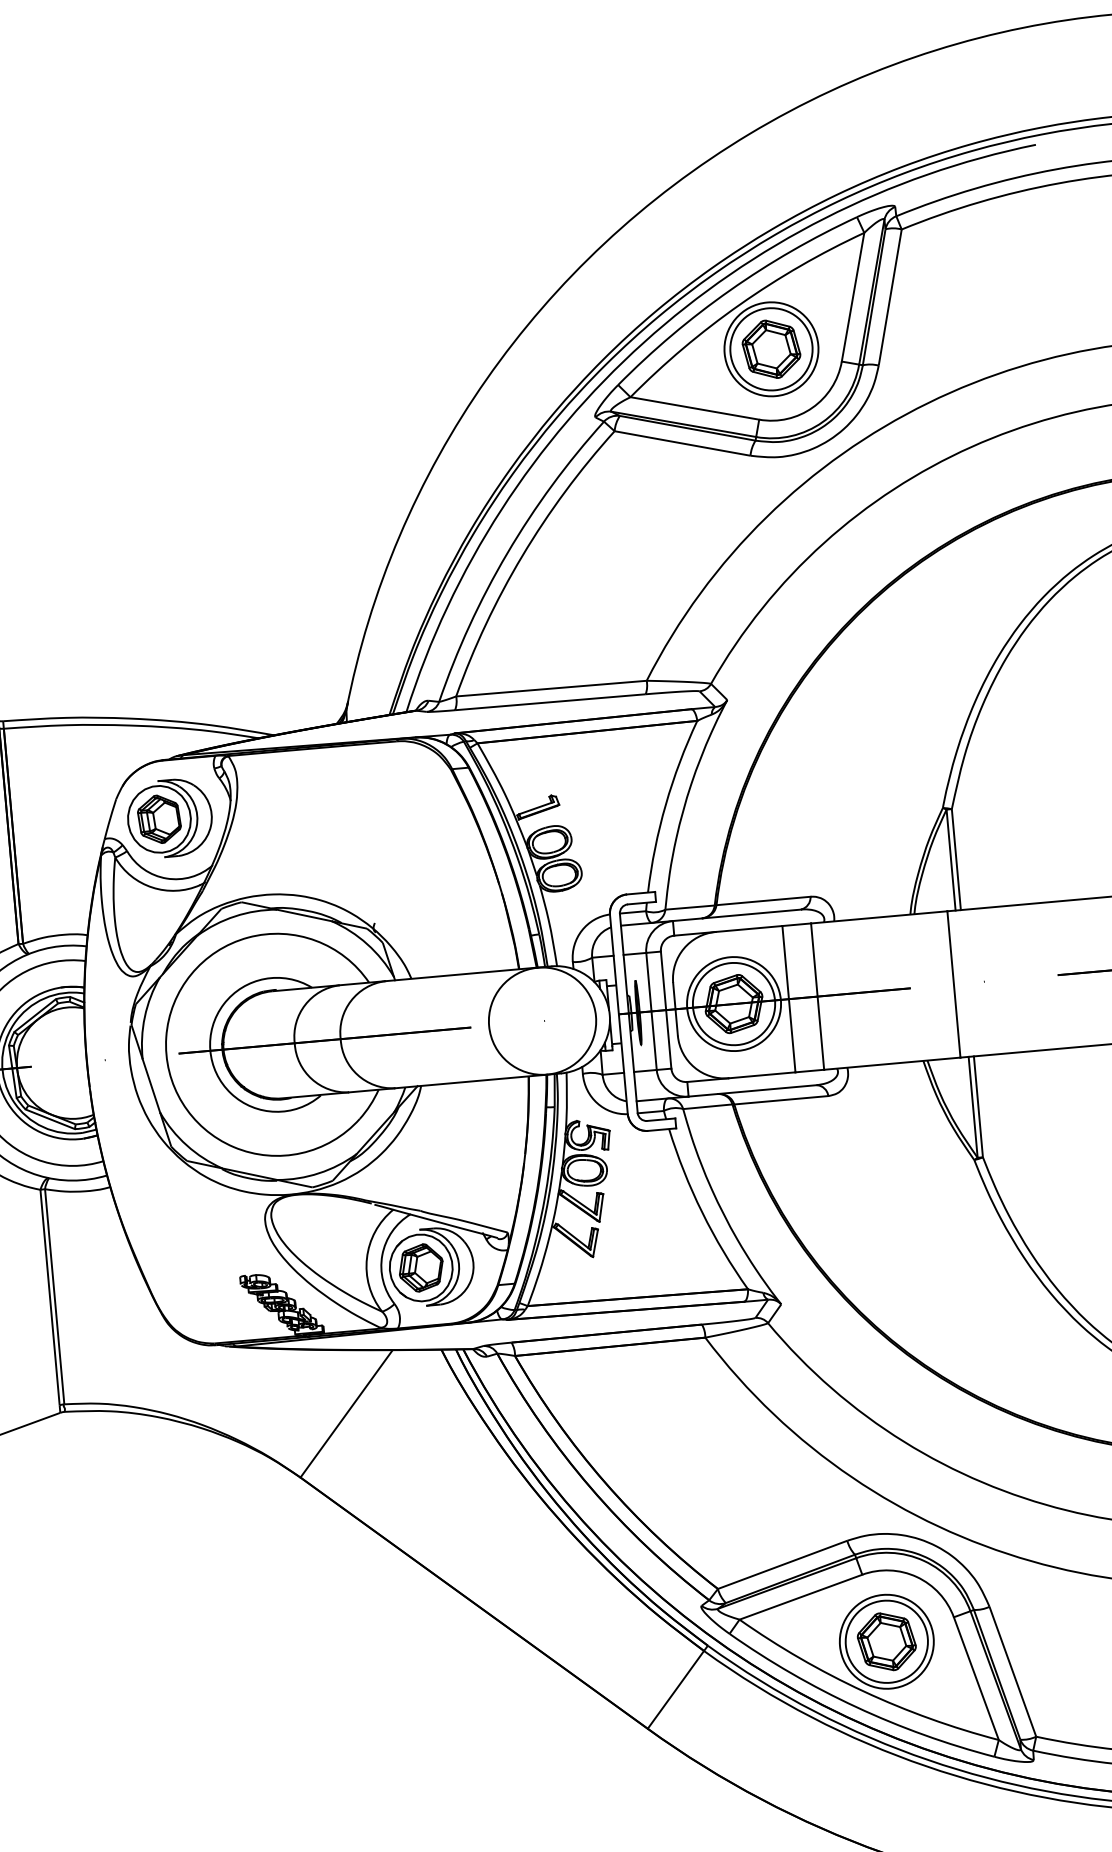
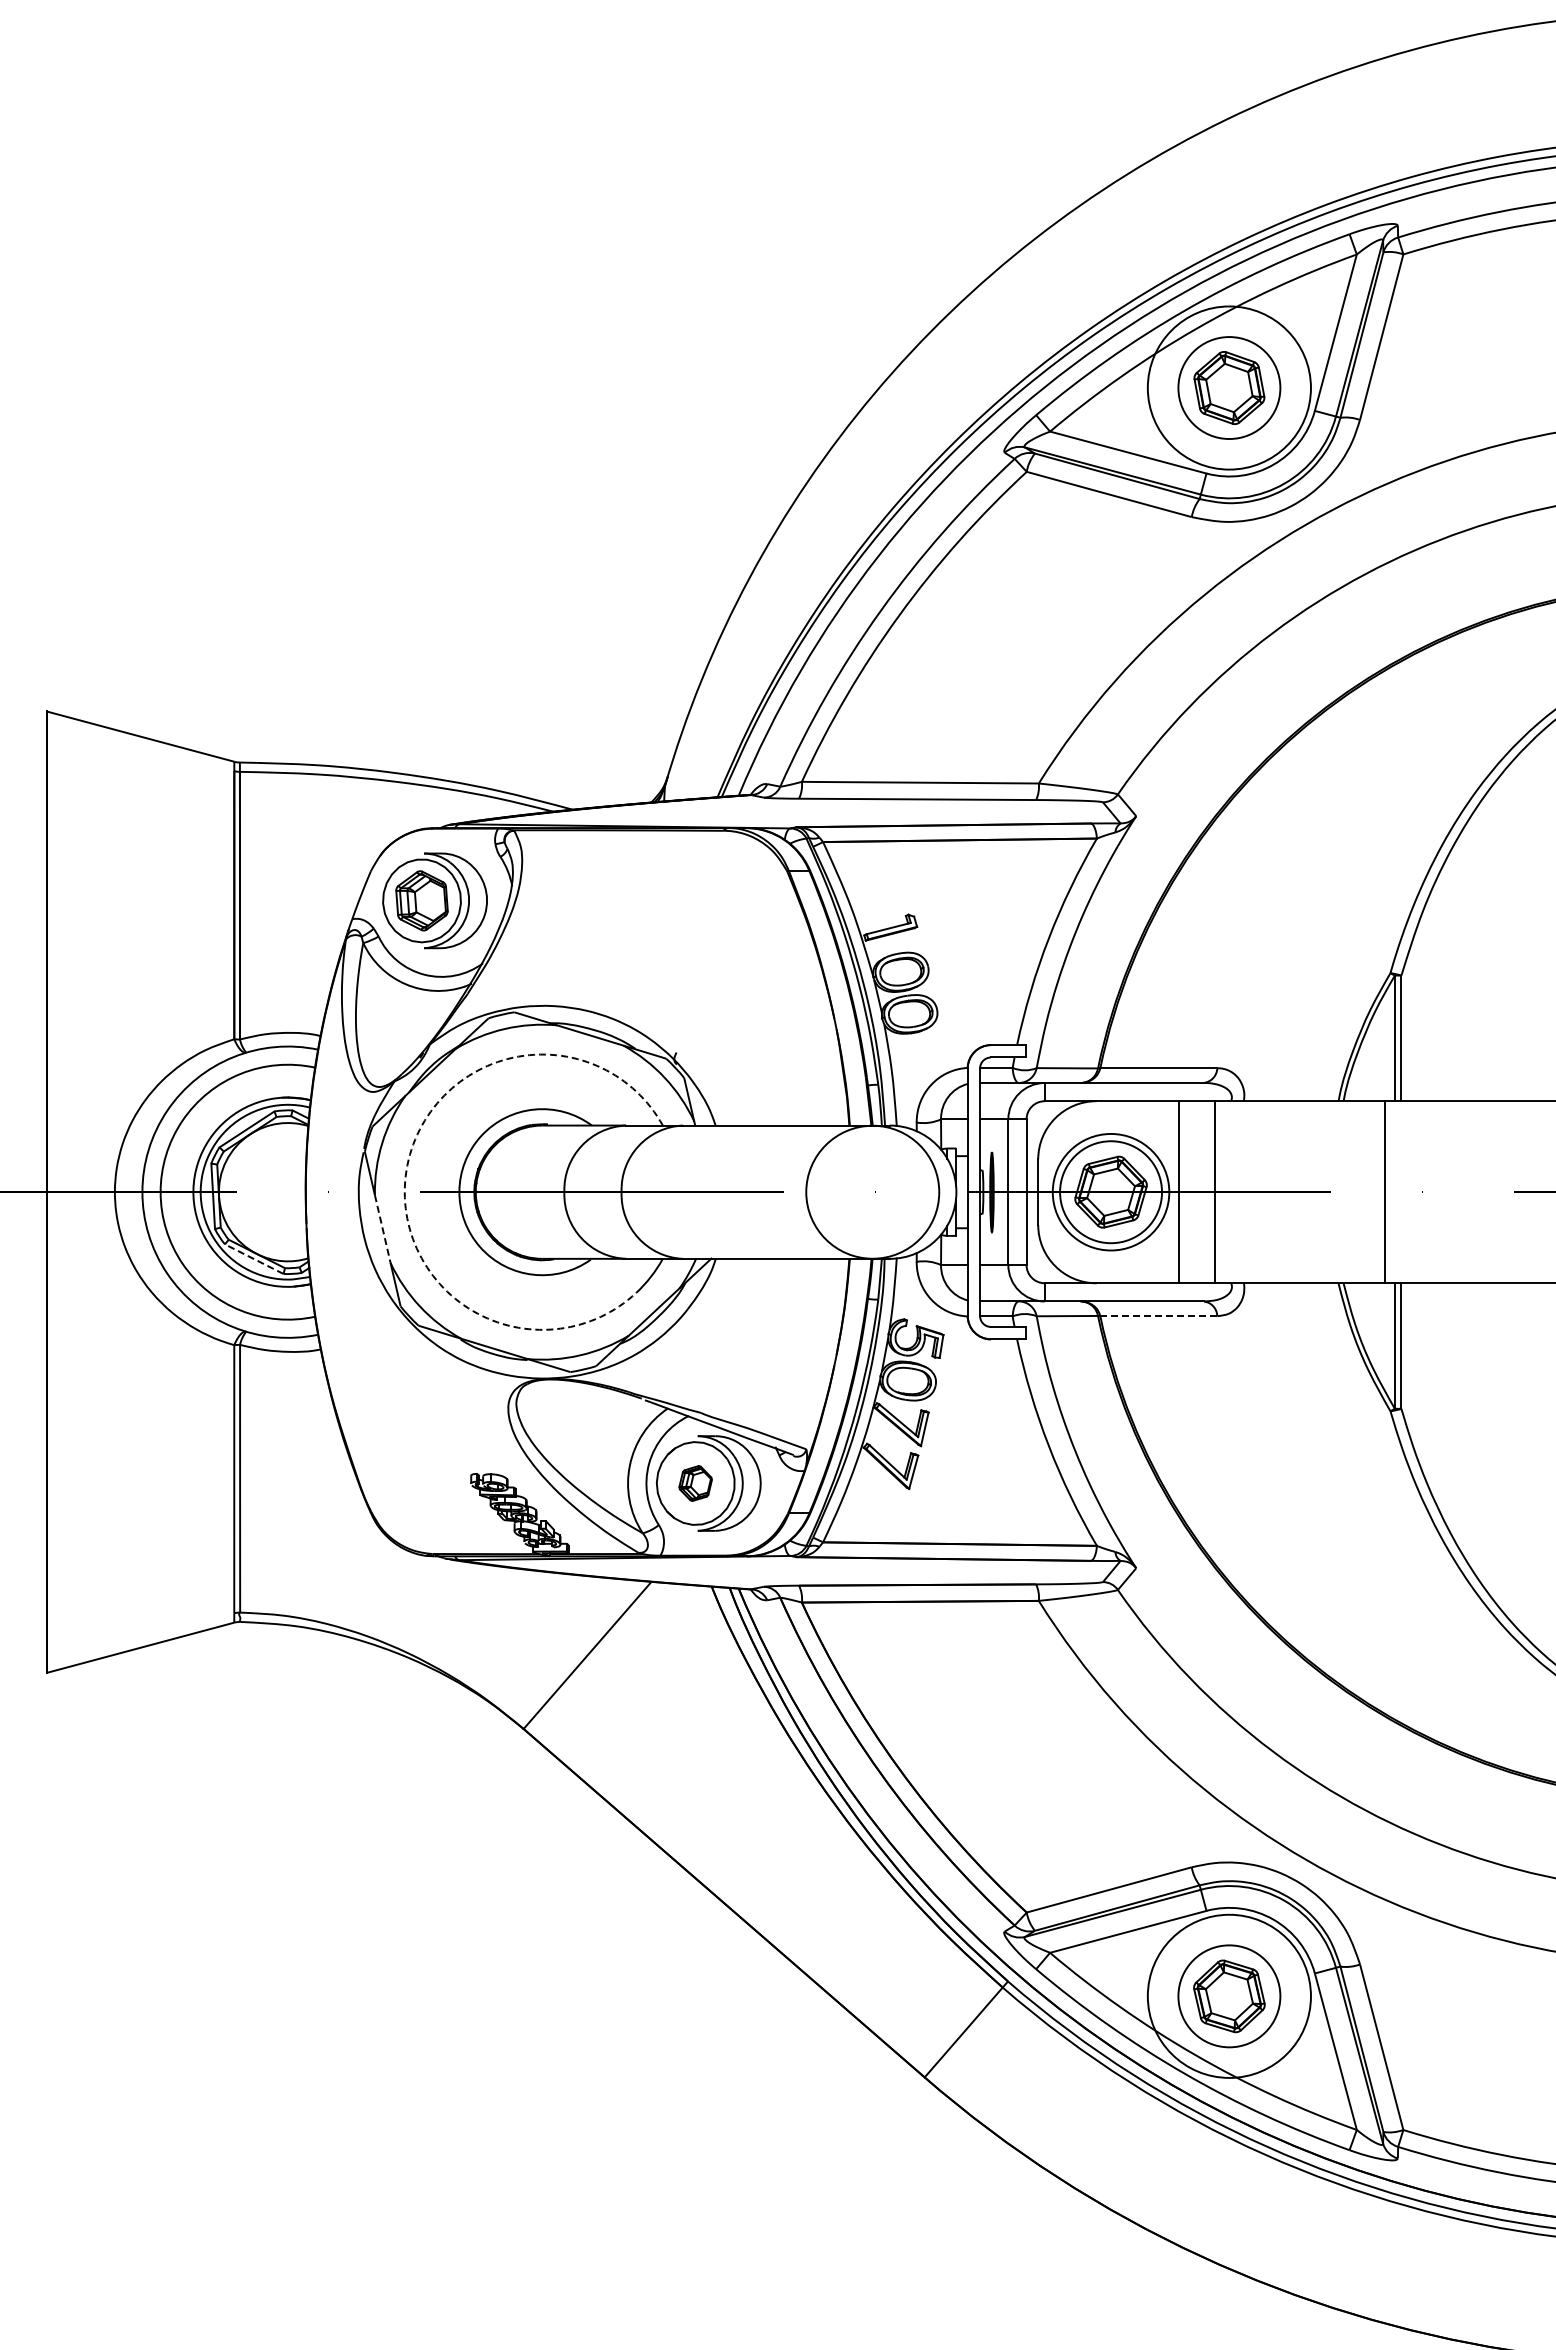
circle: (771, 348) -> (1229, 387), size x1.4
arc: (166, 1037) -> (406, 1170), solid -> dashed
line: (151, 1086) -> (382, 1229), solid -> dashed
line: (781, 1100) -> (1158, 1316), solid -> dashed
line: (50, 1119) -> (254, 1259), solid -> dashed
part: (421, 1267) -> (695, 1483), size x0.6
circle: (886, 1641) -> (1229, 1996), size x1.4

